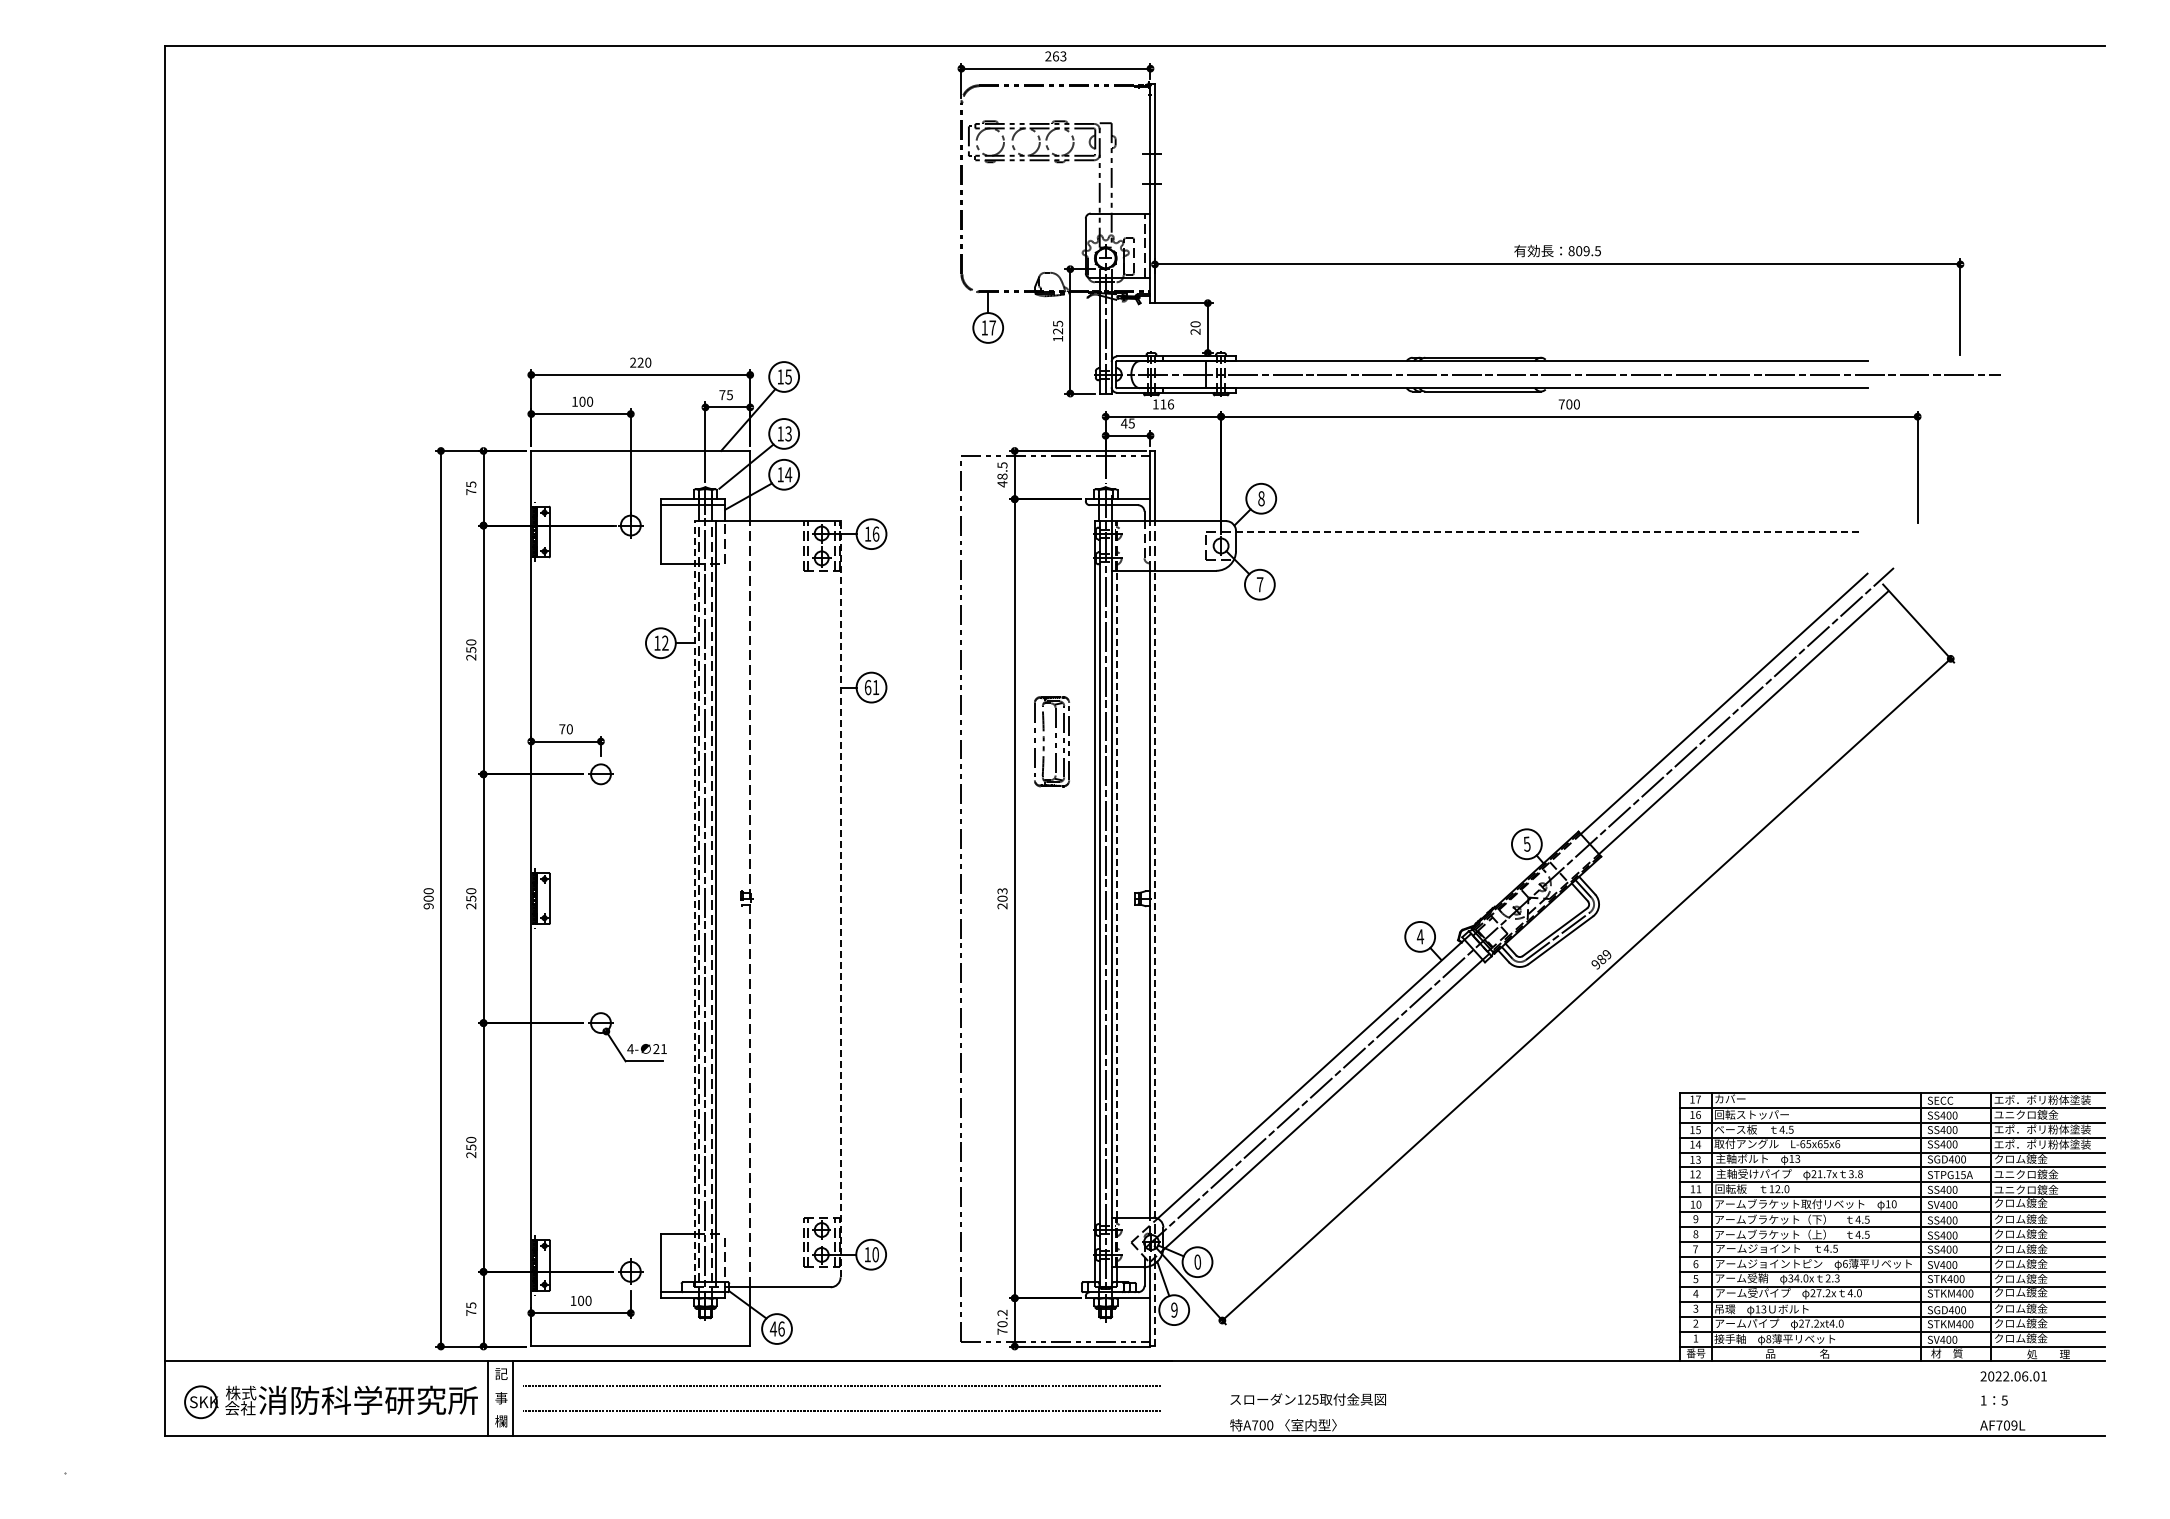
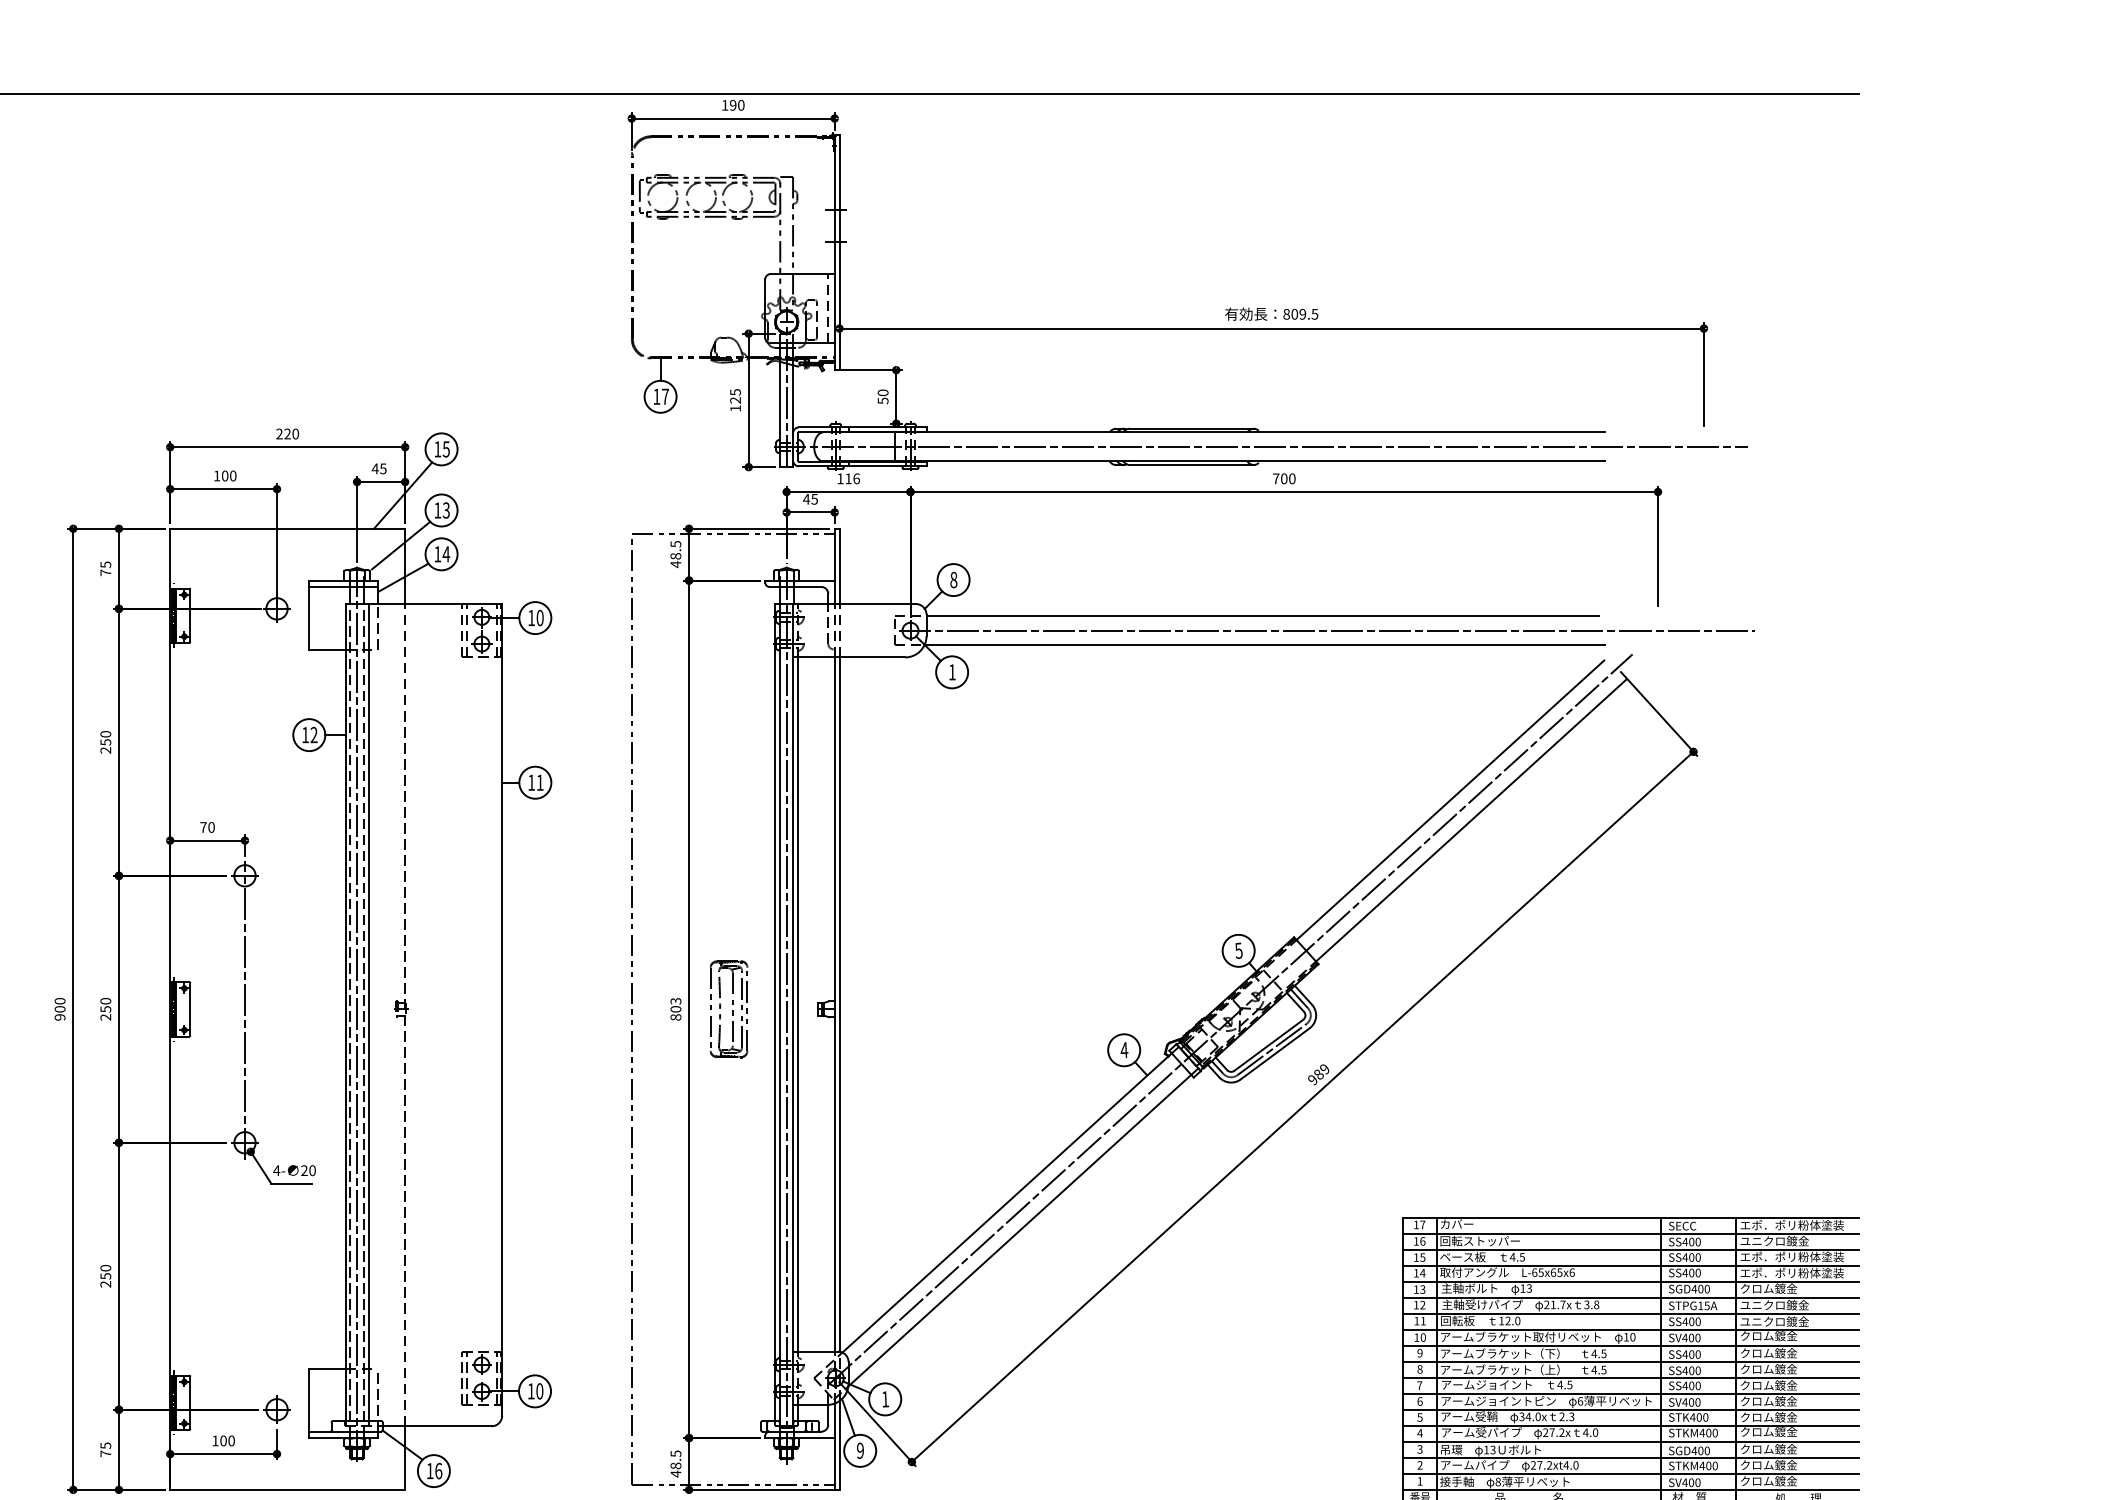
text: (1055, 56) -> (732, 105), 263 -> 190
text: (1195, 331) -> (883, 400), 20 -> 50
text: (722, 394) -> (375, 468), 75 -> 45
line: (1549, 532) -> (1262, 616), dashed -> solid
text: (875, 533) -> (539, 617), 16 -> 10
line: (1608, 545) -> (1326, 630), added
line: (1550, 559) -> (1264, 645), added
text: (1259, 584) -> (951, 672), 7 -> 1
text: (867, 687) -> (531, 782), 61 -> 11
part: (1051, 741) -> (728, 1009), moved
line: (1116, 893) -> (798, 1003), dashed -> solid
line: (1154, 893) -> (839, 1003), dashed -> solid
line: (840, 898) -> (502, 1009), dashed -> solid
line: (600, 899) -> (244, 1010), added
line: (694, 901) -> (345, 1012), dashed -> solid
text: (1002, 906) -> (675, 1017), 203 -> 803
text: (663, 1049) -> (312, 1171), 21 -> 20
text: (1197, 1261) -> (885, 1398), 0 -> 1
line: (1154, 1304) -> (839, 1444), dashed -> solid
text: (1002, 1322) -> (675, 1464), 70.2 -> 48.5
text: (773, 1328) -> (430, 1470), 46 -> 16

